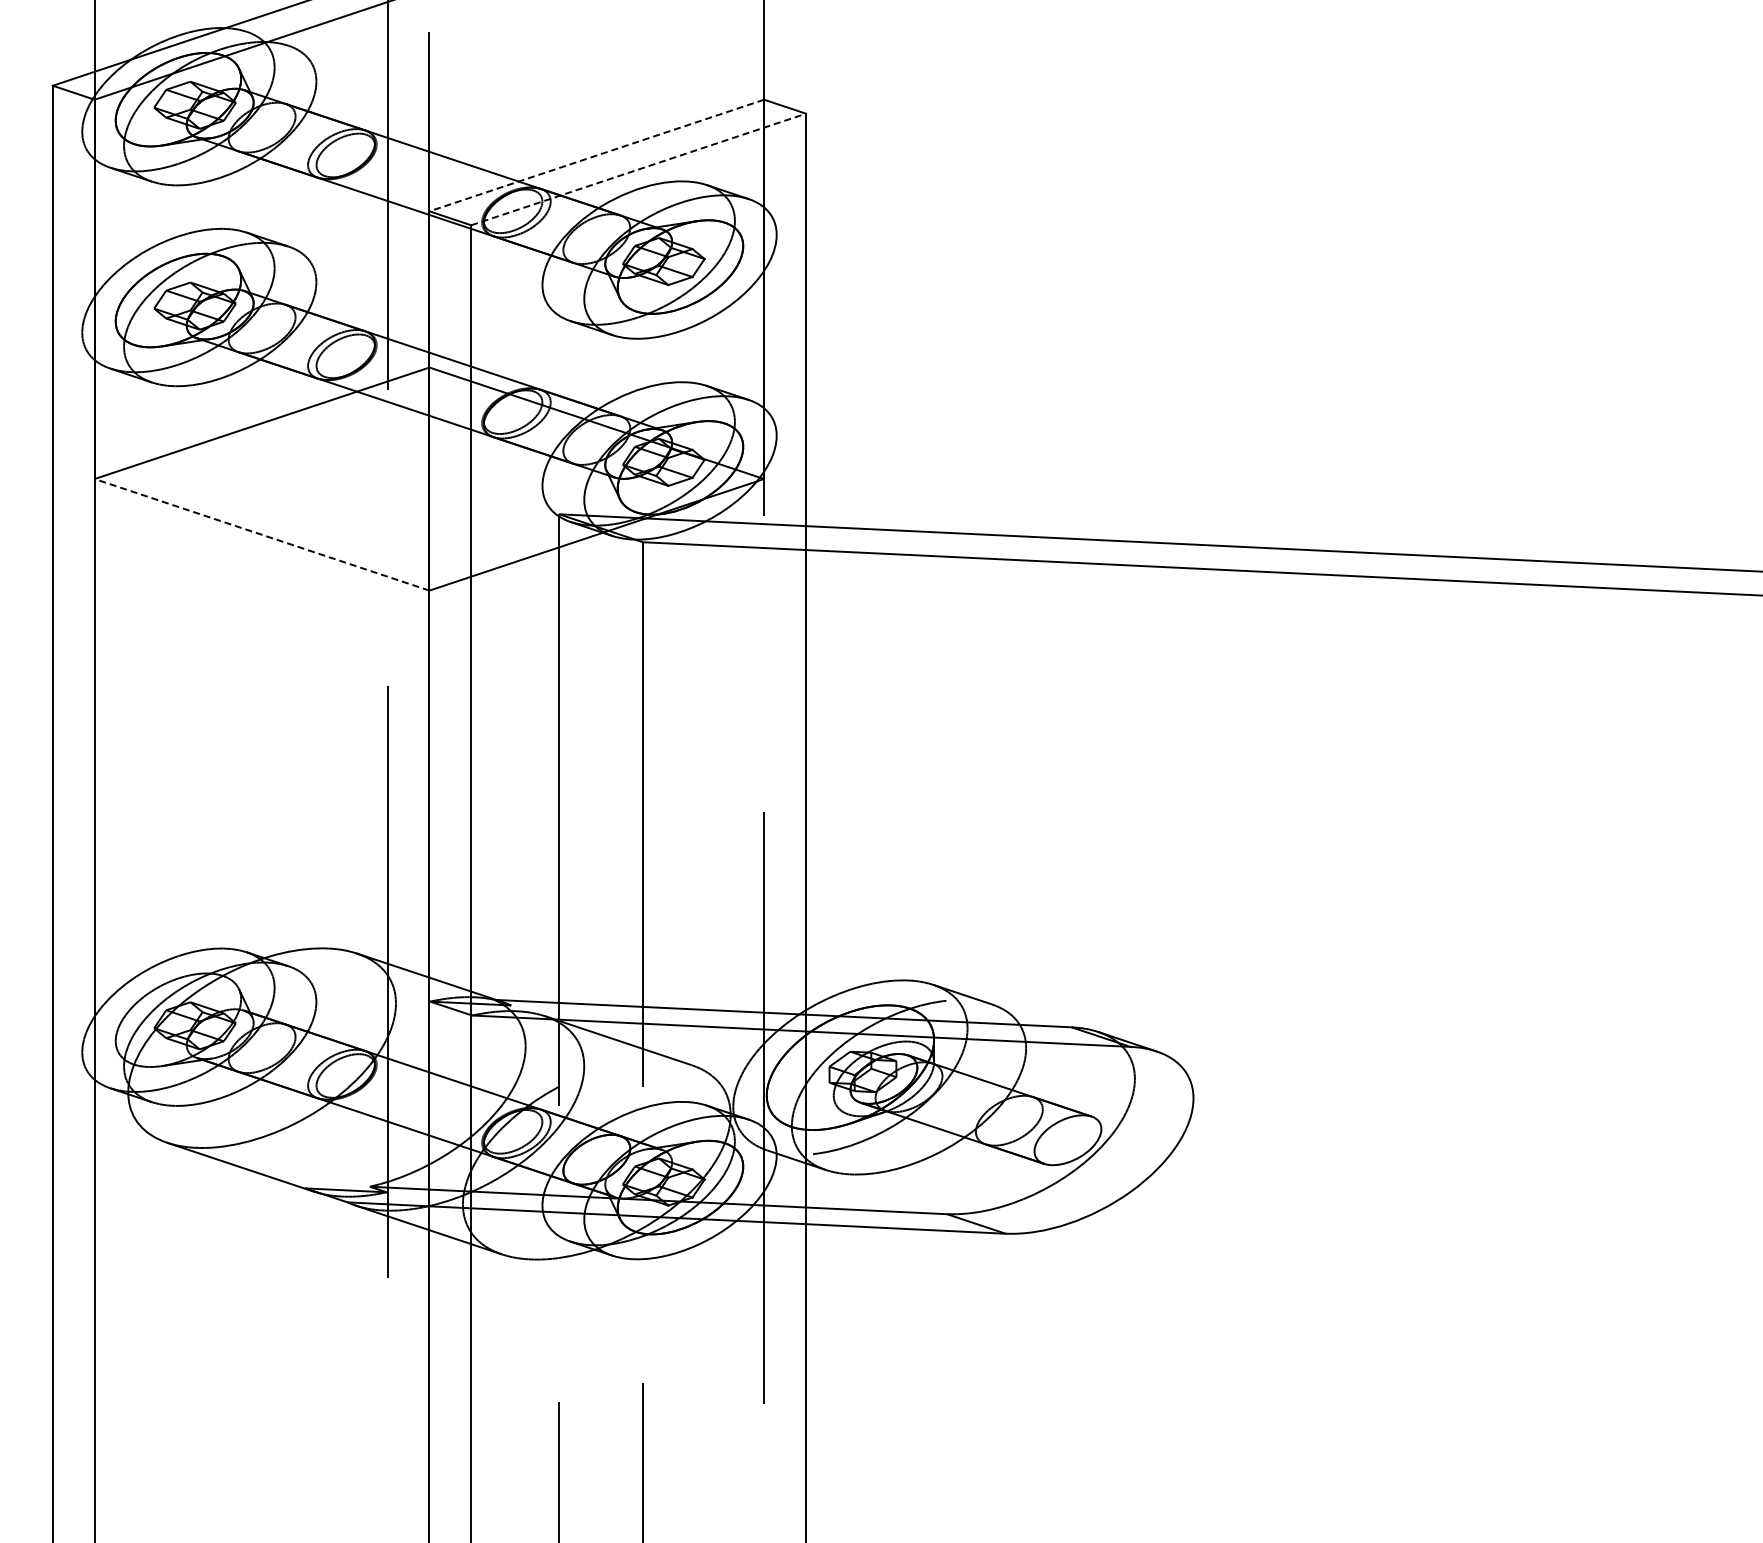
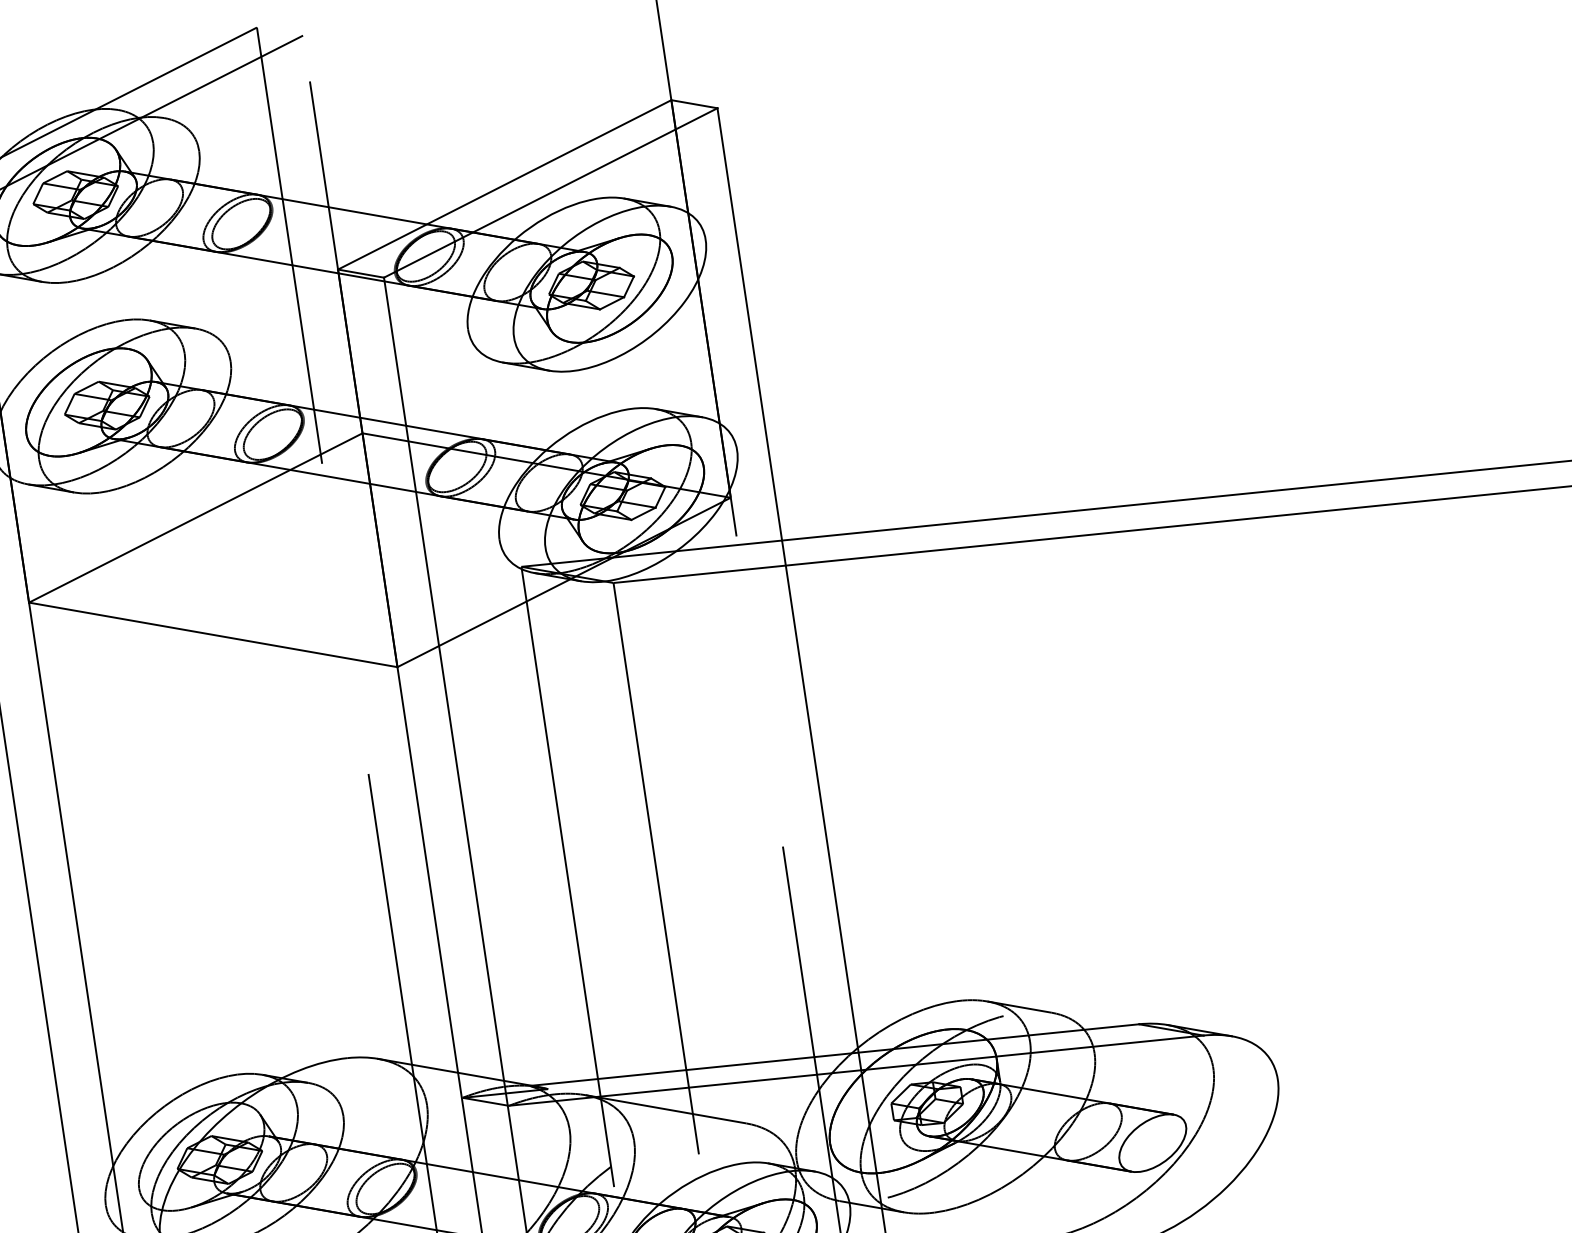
line: (596, 155) -> (504, 184), dashed -> solid
line: (639, 169) -> (551, 192), dashed -> solid
line: (261, 534) -> (212, 634), dashed -> solid

